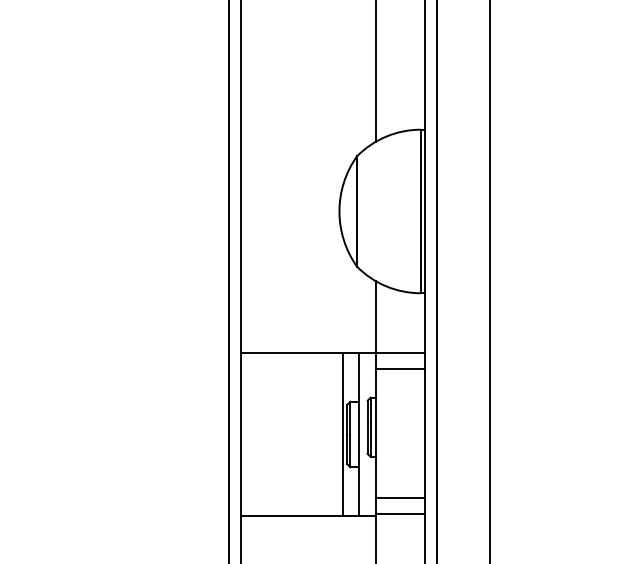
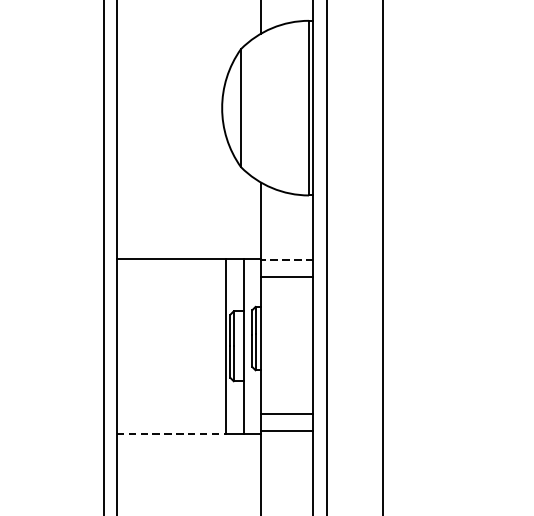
line: (400, 353) -> (287, 259), solid -> dashed
line: (292, 516) -> (172, 433), solid -> dashed

